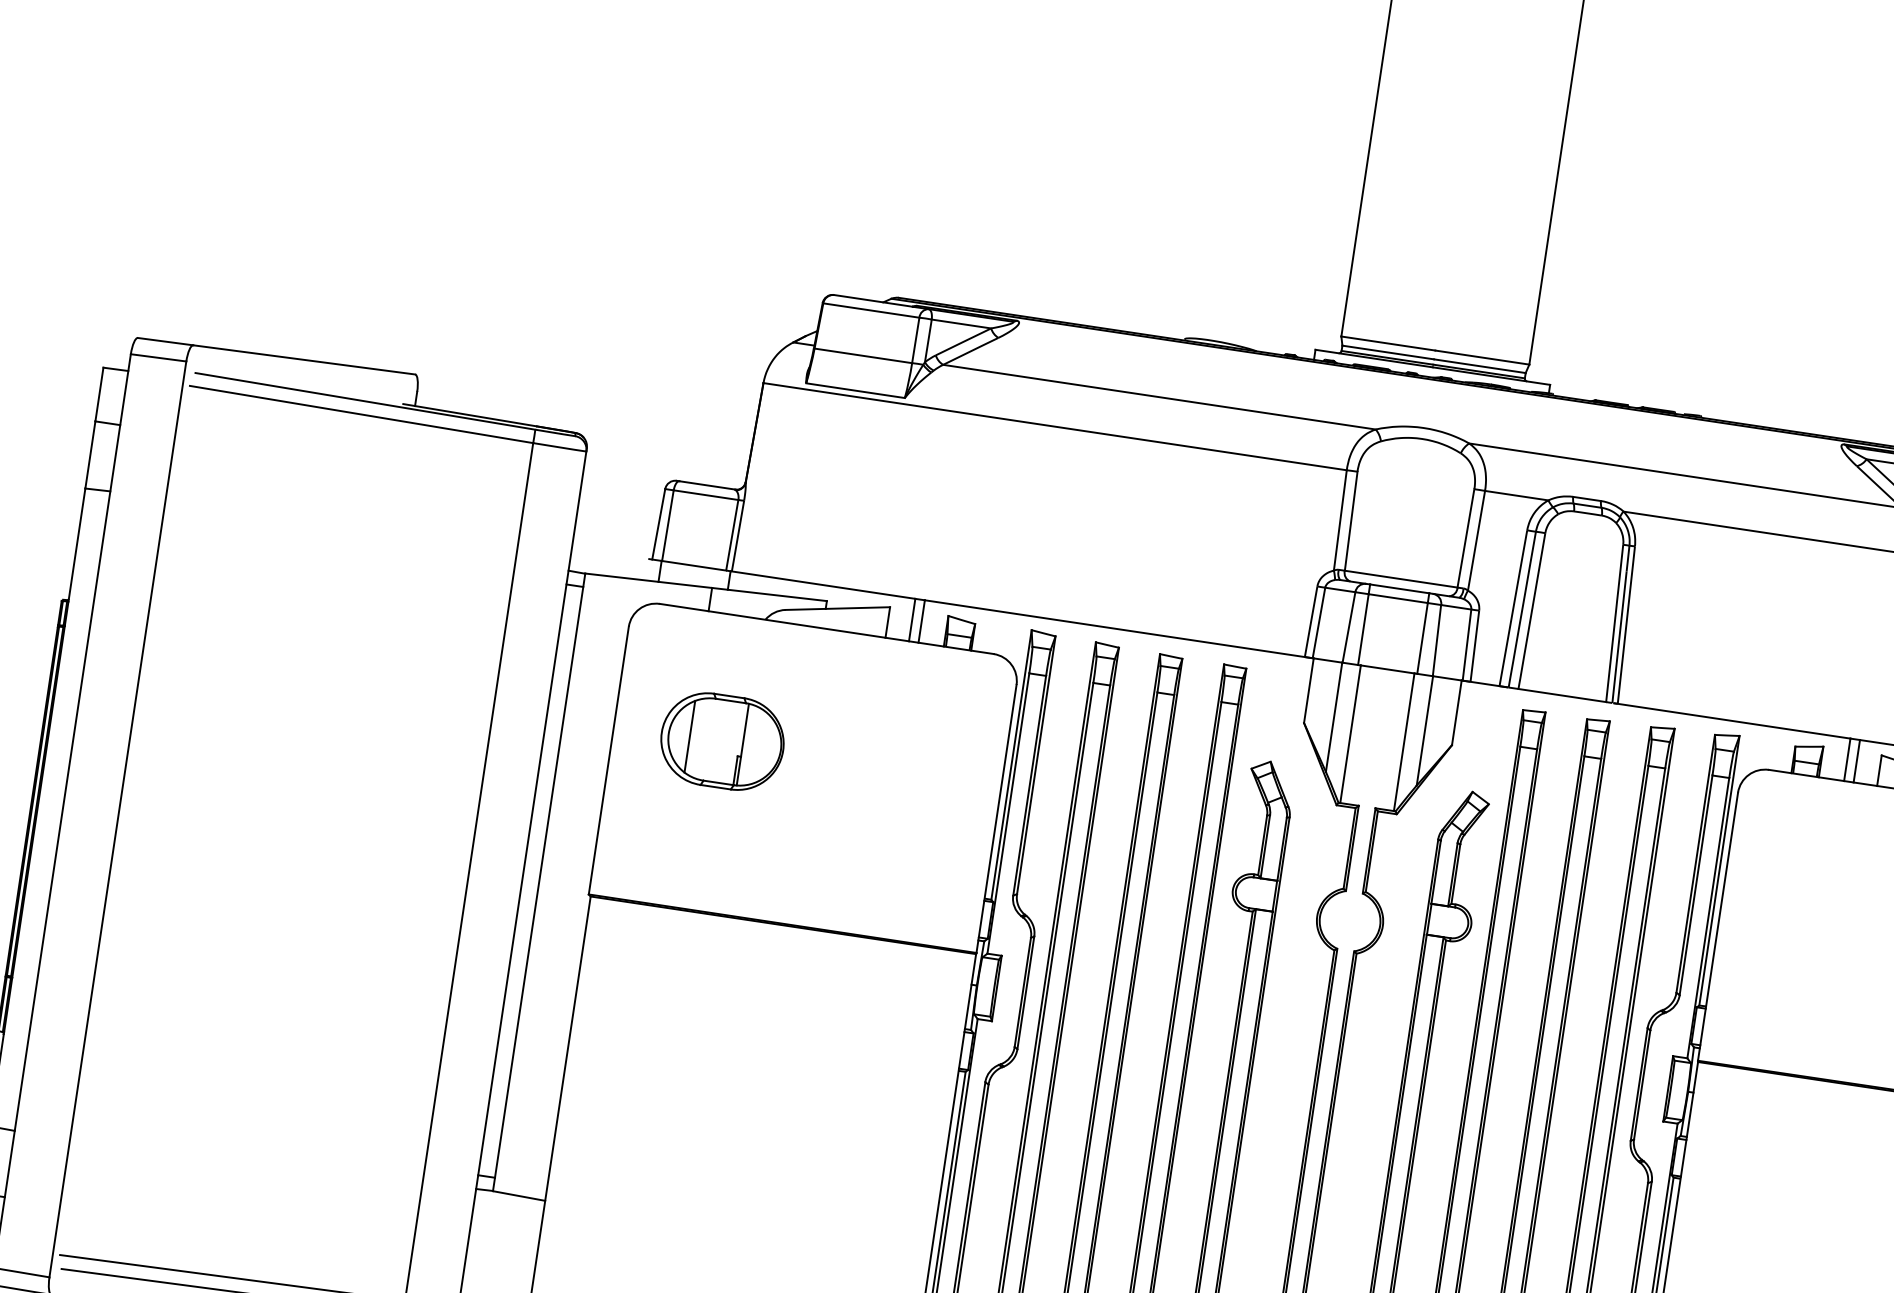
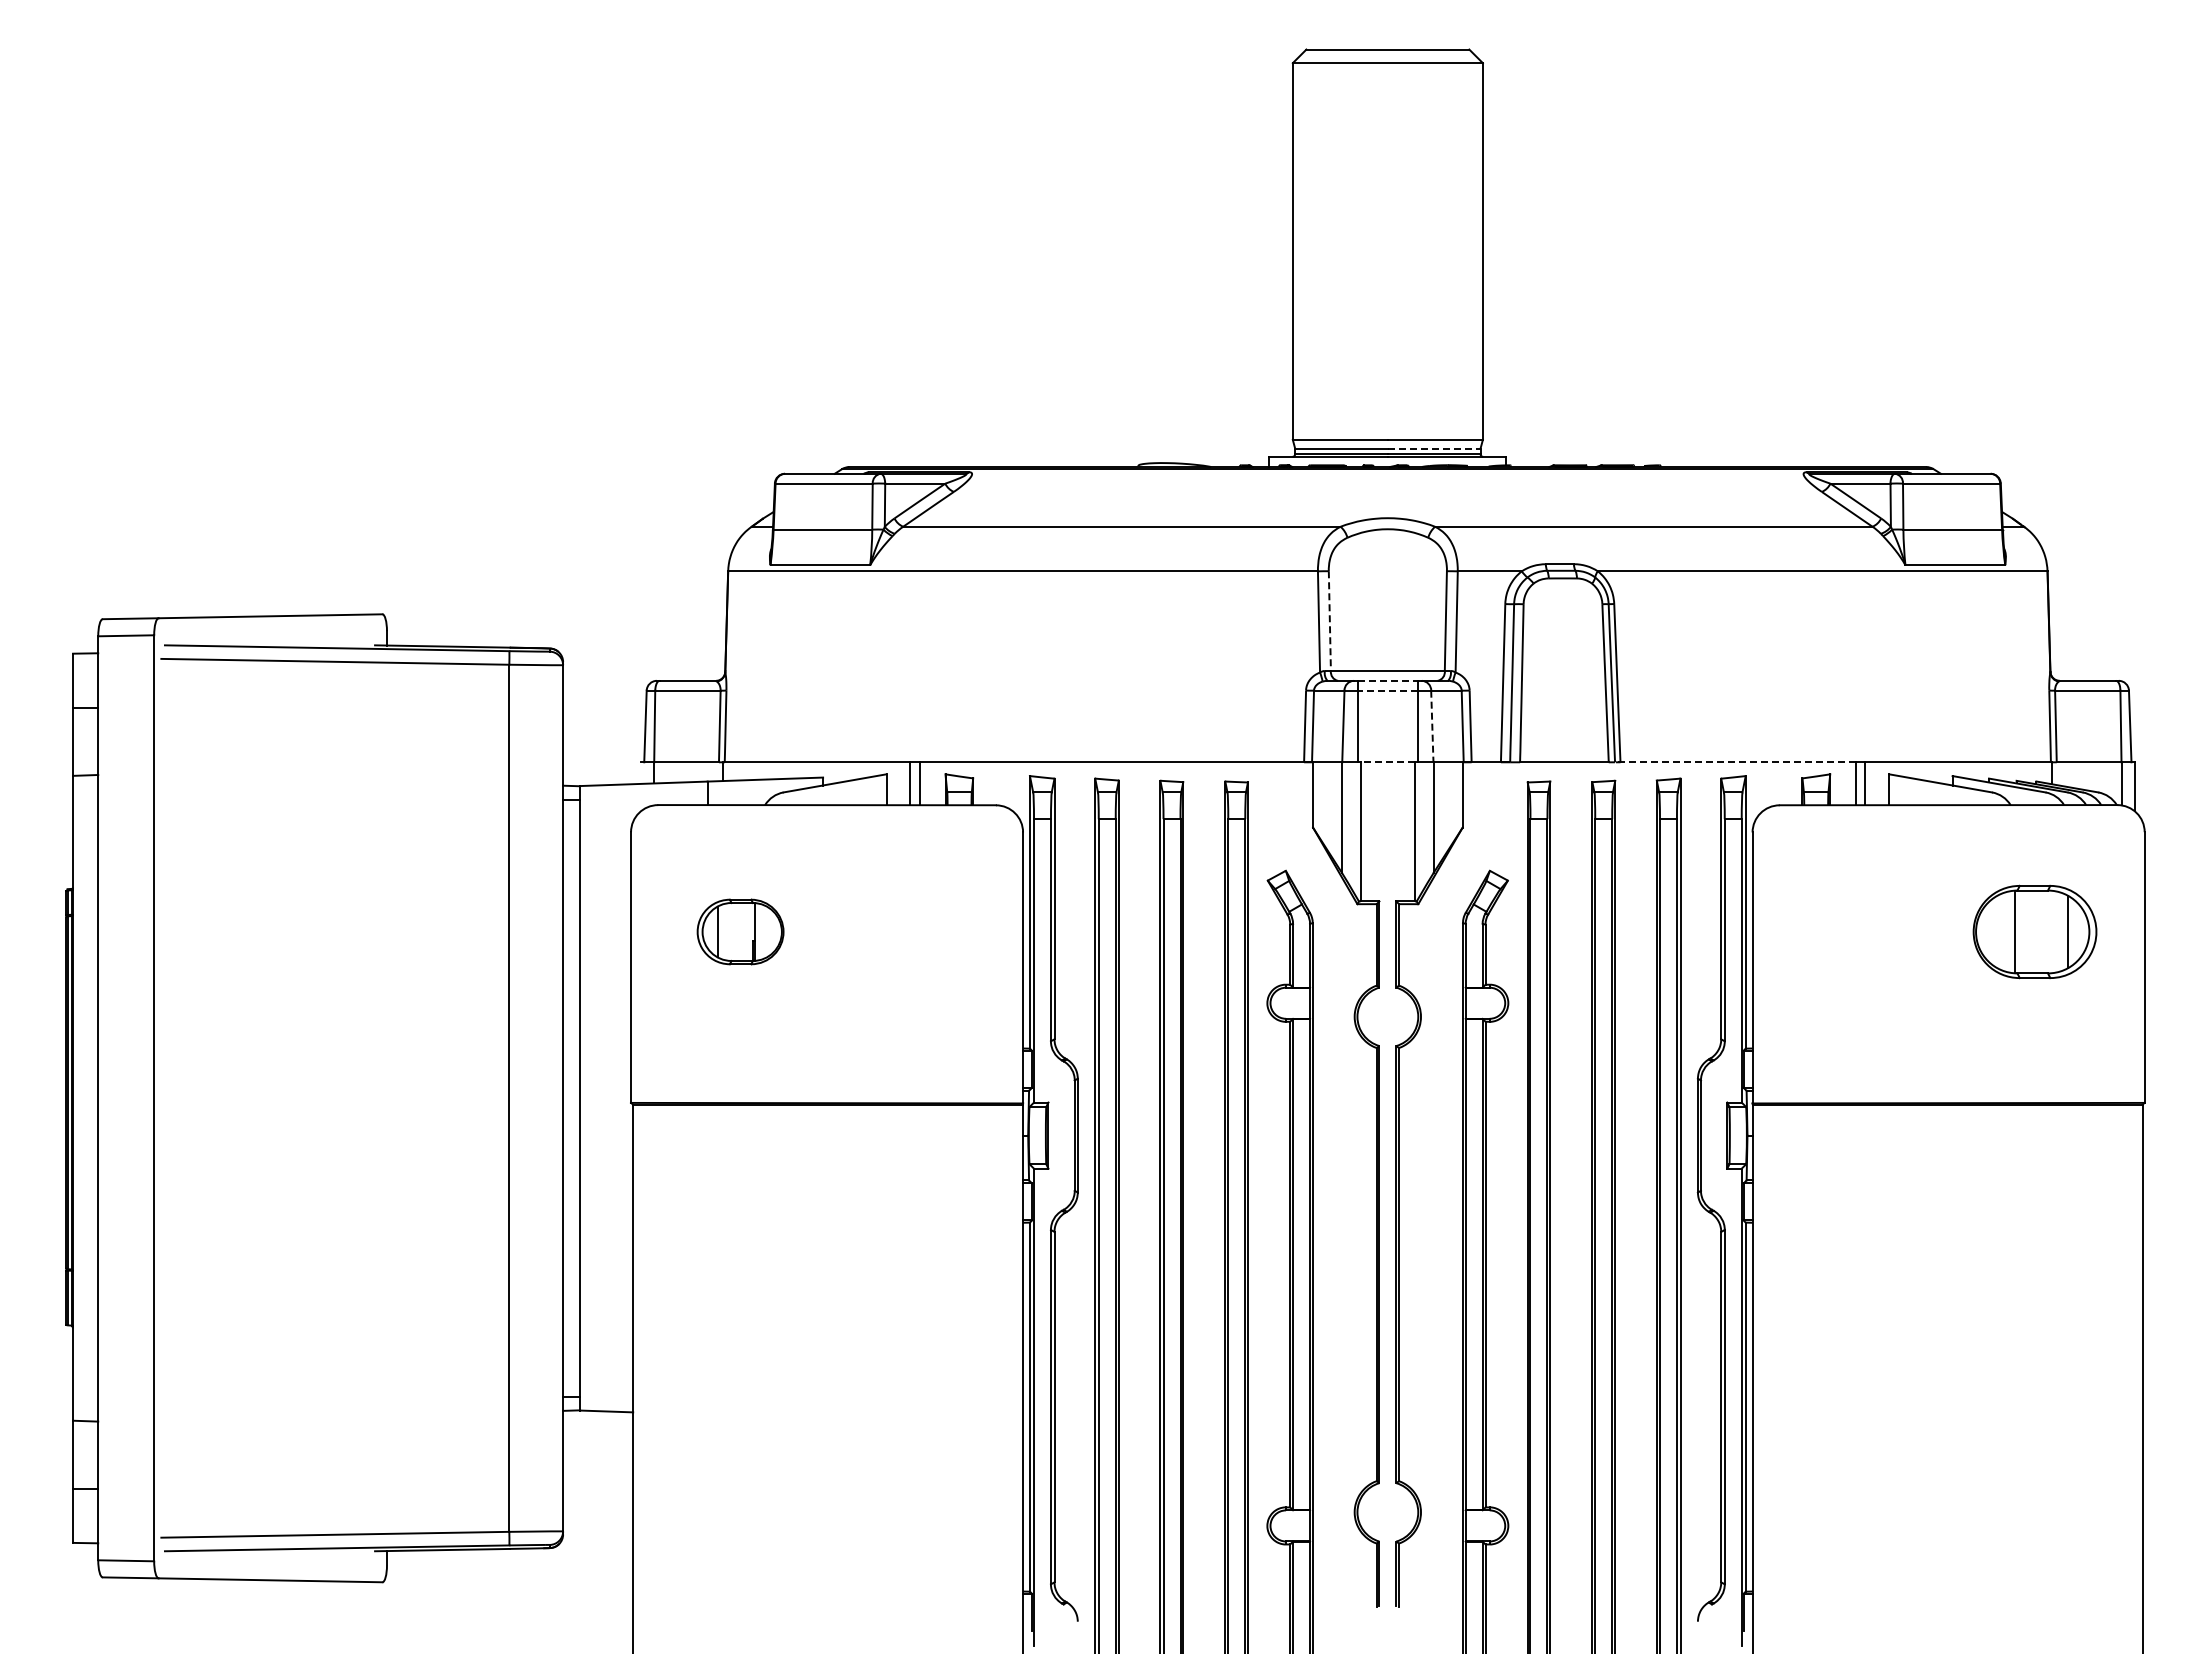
line: (1480, 365) -> (1434, 448), solid -> dashed
line: (1350, 521) -> (1329, 621), solid -> dashed
line: (1399, 588) -> (1387, 680), solid -> dashed
line: (1397, 598) -> (1387, 690), solid -> dashed
line: (1437, 640) -> (1432, 726), solid -> dashed
line: (1387, 669) -> (1387, 762), solid -> dashed
line: (1731, 721) -> (1735, 762), solid -> dashed
part: (722, 741) -> (740, 931), size x0.7

